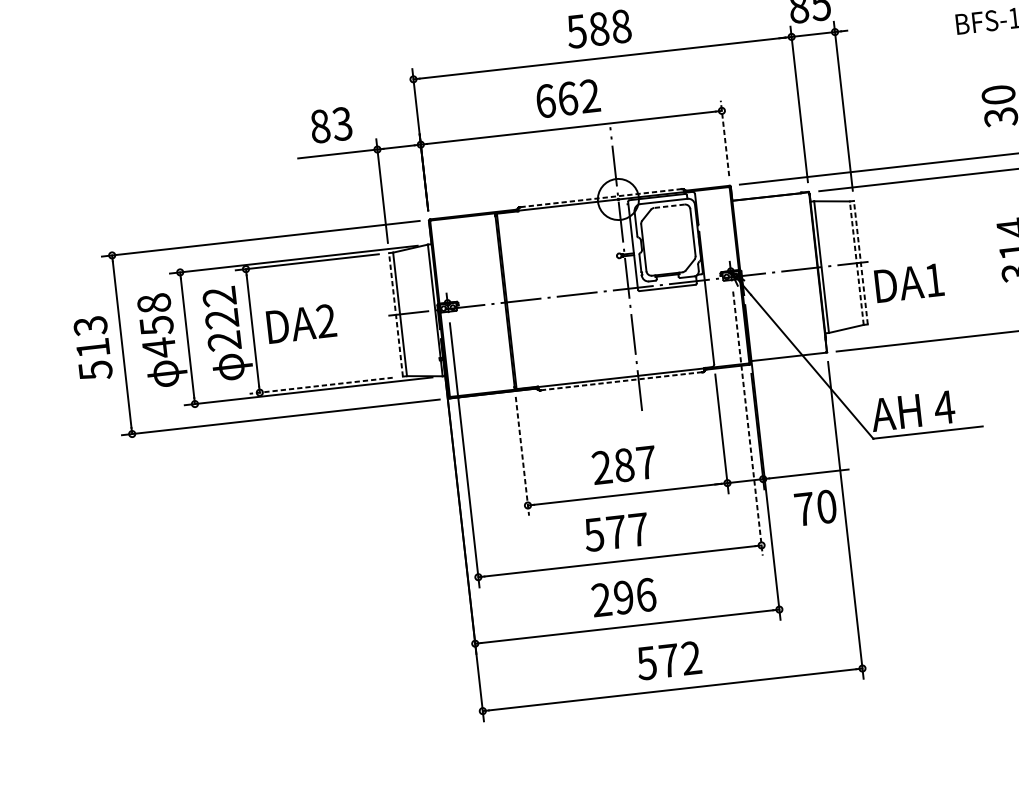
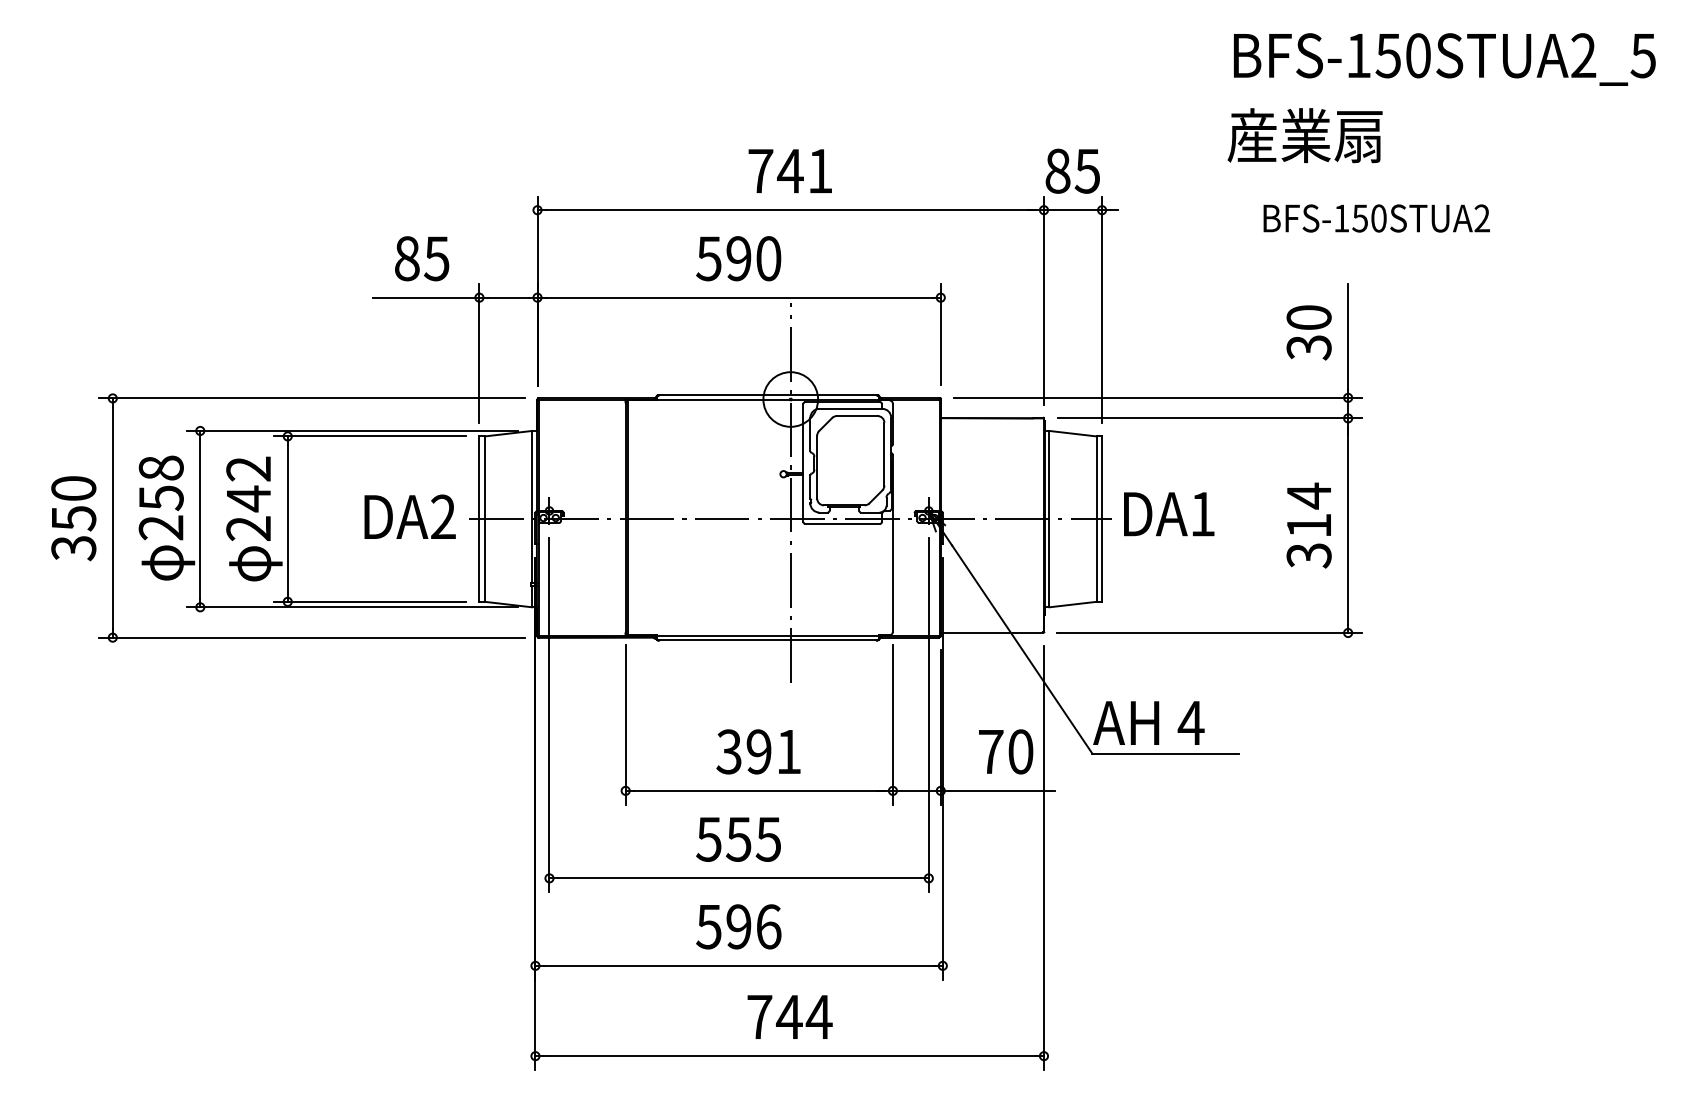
text: (598, 28) -> (789, 170), 588 -> 741
text: (567, 98) -> (738, 258), 662 -> 590
text: (342, 123) -> (436, 258), 83 -> 85
line: (724, 138) -> (940, 334), dashed -> solid
line: (600, 198) -> (767, 395), dashed -> solid
line: (668, 206) -> (856, 416), dashed -> solid
line: (861, 262) -> (1102, 519), dashed -> solid
line: (856, 263) -> (1096, 519), dashed -> solid
text: (909, 283) -> (1169, 514), moved
line: (396, 315) -> (479, 519), dashed -> solid
text: (221, 318) -> (248, 498), 222 -> 242
text: (301, 323) -> (409, 516), moved
text: (158, 347) -> (160, 527), 458 -> 258
text: (92, 348) -> (73, 518), 513 -> 350
line: (621, 381) -> (767, 640), dashed -> solid
line: (320, 385) -> (369, 601), dashed -> solid
line: (747, 423) -> (928, 715), dashed -> solid
line: (522, 456) -> (625, 725), dashed -> solid
text: (623, 464) -> (758, 751), 287 -> 391
text: (816, 507) -> (1006, 751), moved
text: (627, 531) -> (753, 839), 577 -> 555
text: (601, 599) -> (708, 926), 296 -> 596
text: (669, 660) -> (789, 1016), 572 -> 744

